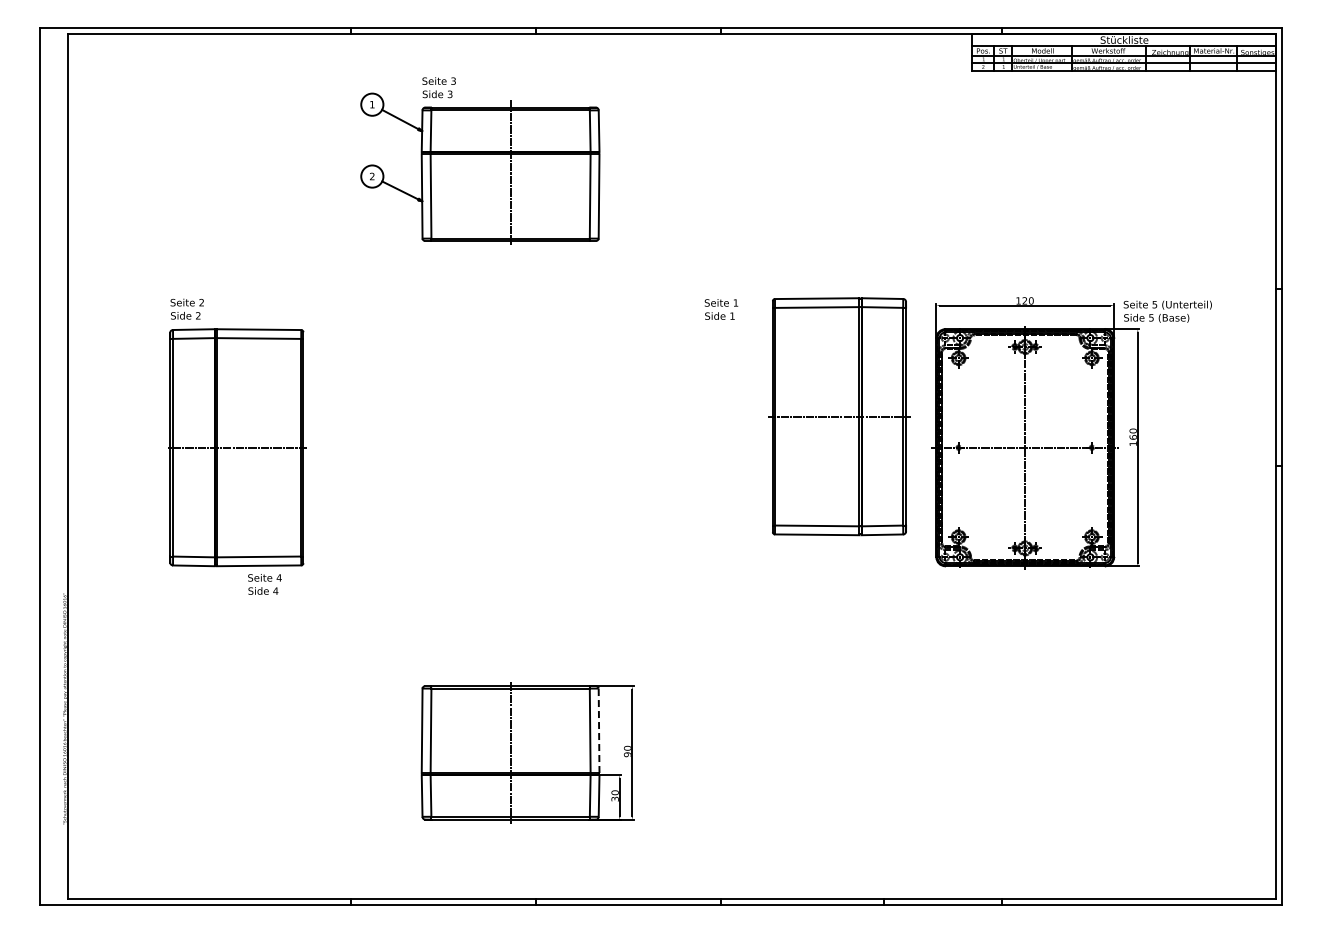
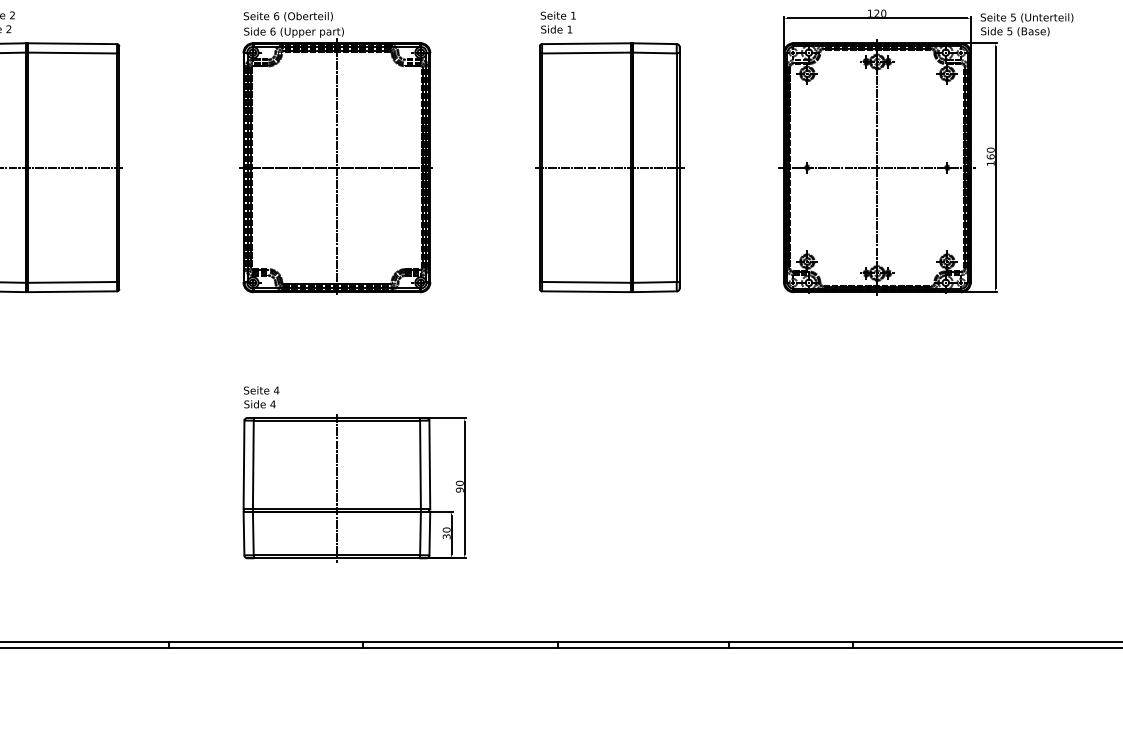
part: (839, 416) -> (609, 167), moved
part: (509, 433) -> (335, 152), added
text: (264, 584) -> (261, 397), moved
line: (599, 730) -> (430, 464), dashed -> solid

